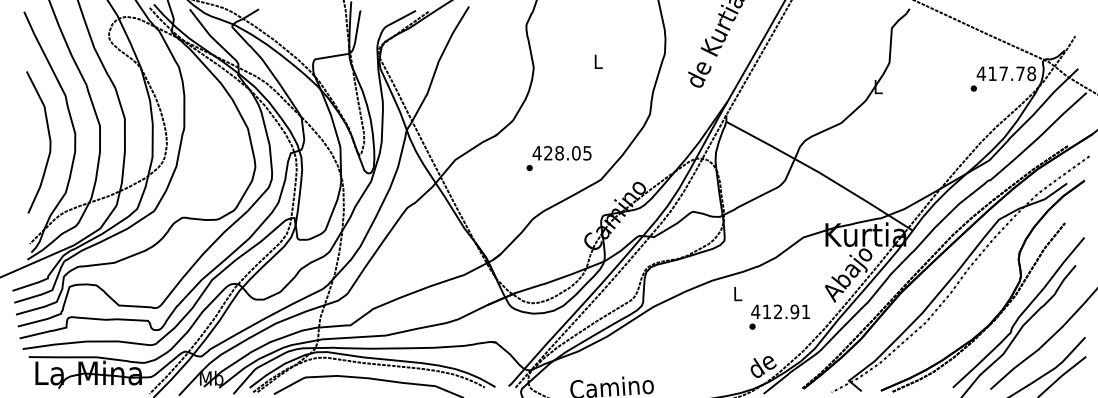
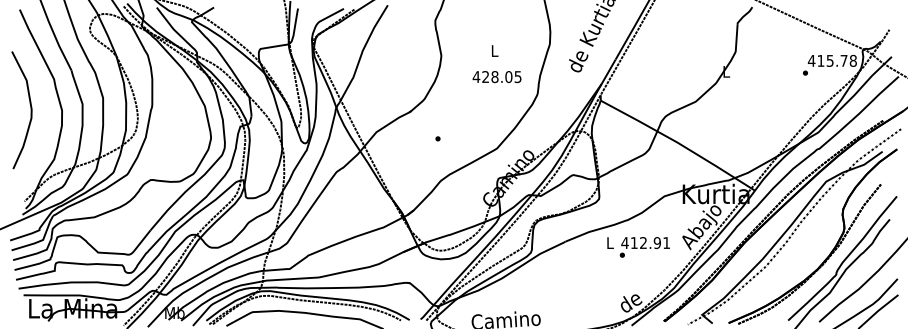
text: (1003, 73) -> (830, 60), 417.78 -> 415.78
curve: (49, 142) -> (30, 110), moved
text: (561, 153) -> (496, 77), moved
text: (779, 316) -> (644, 246), moved

